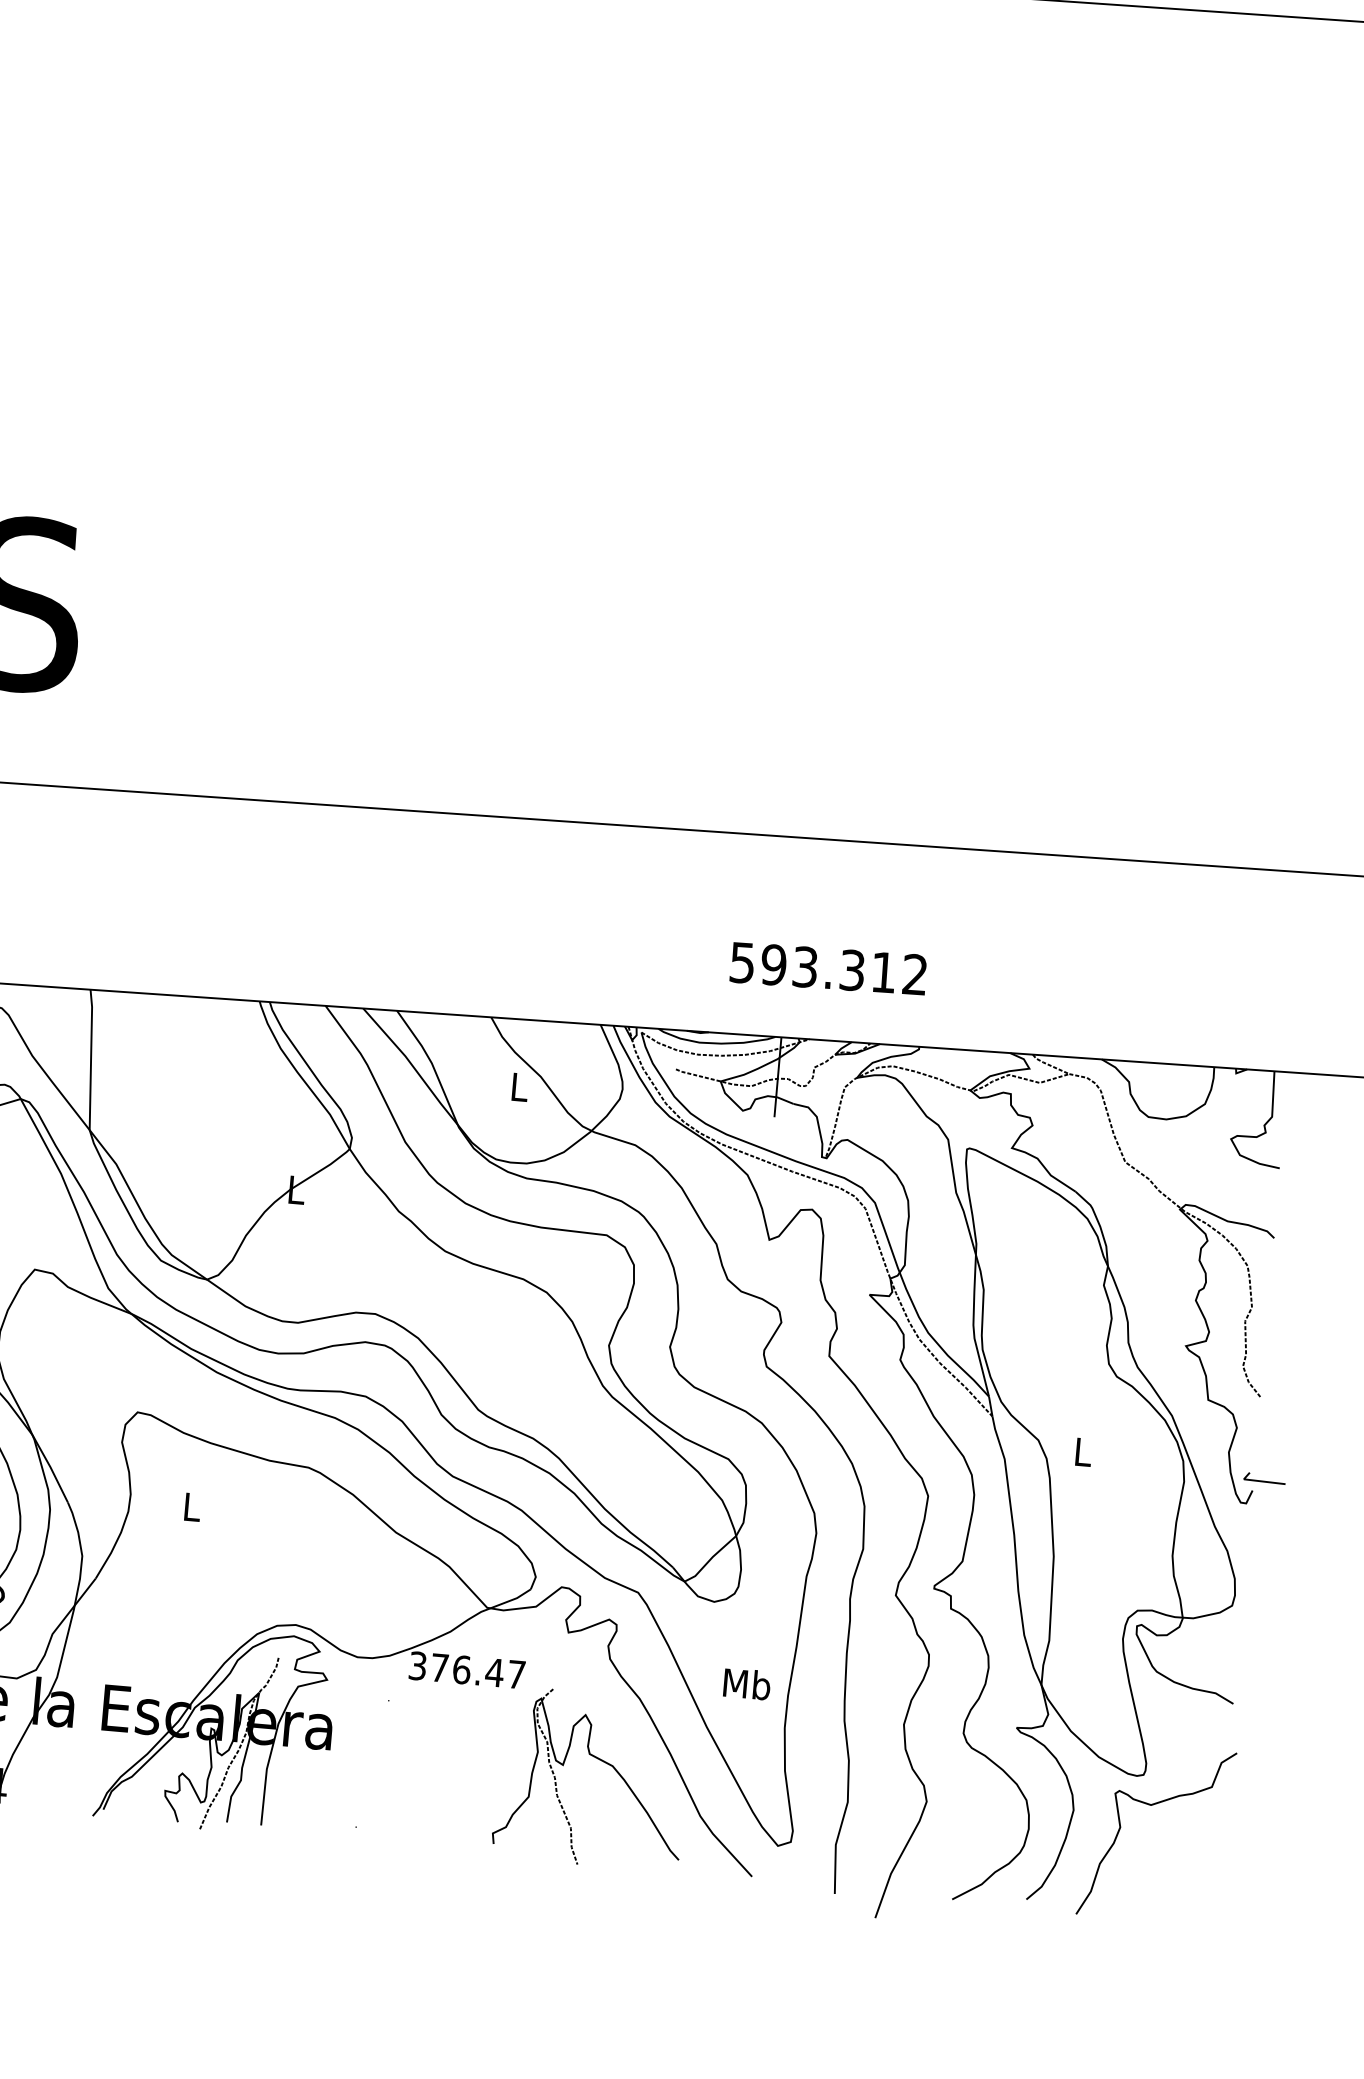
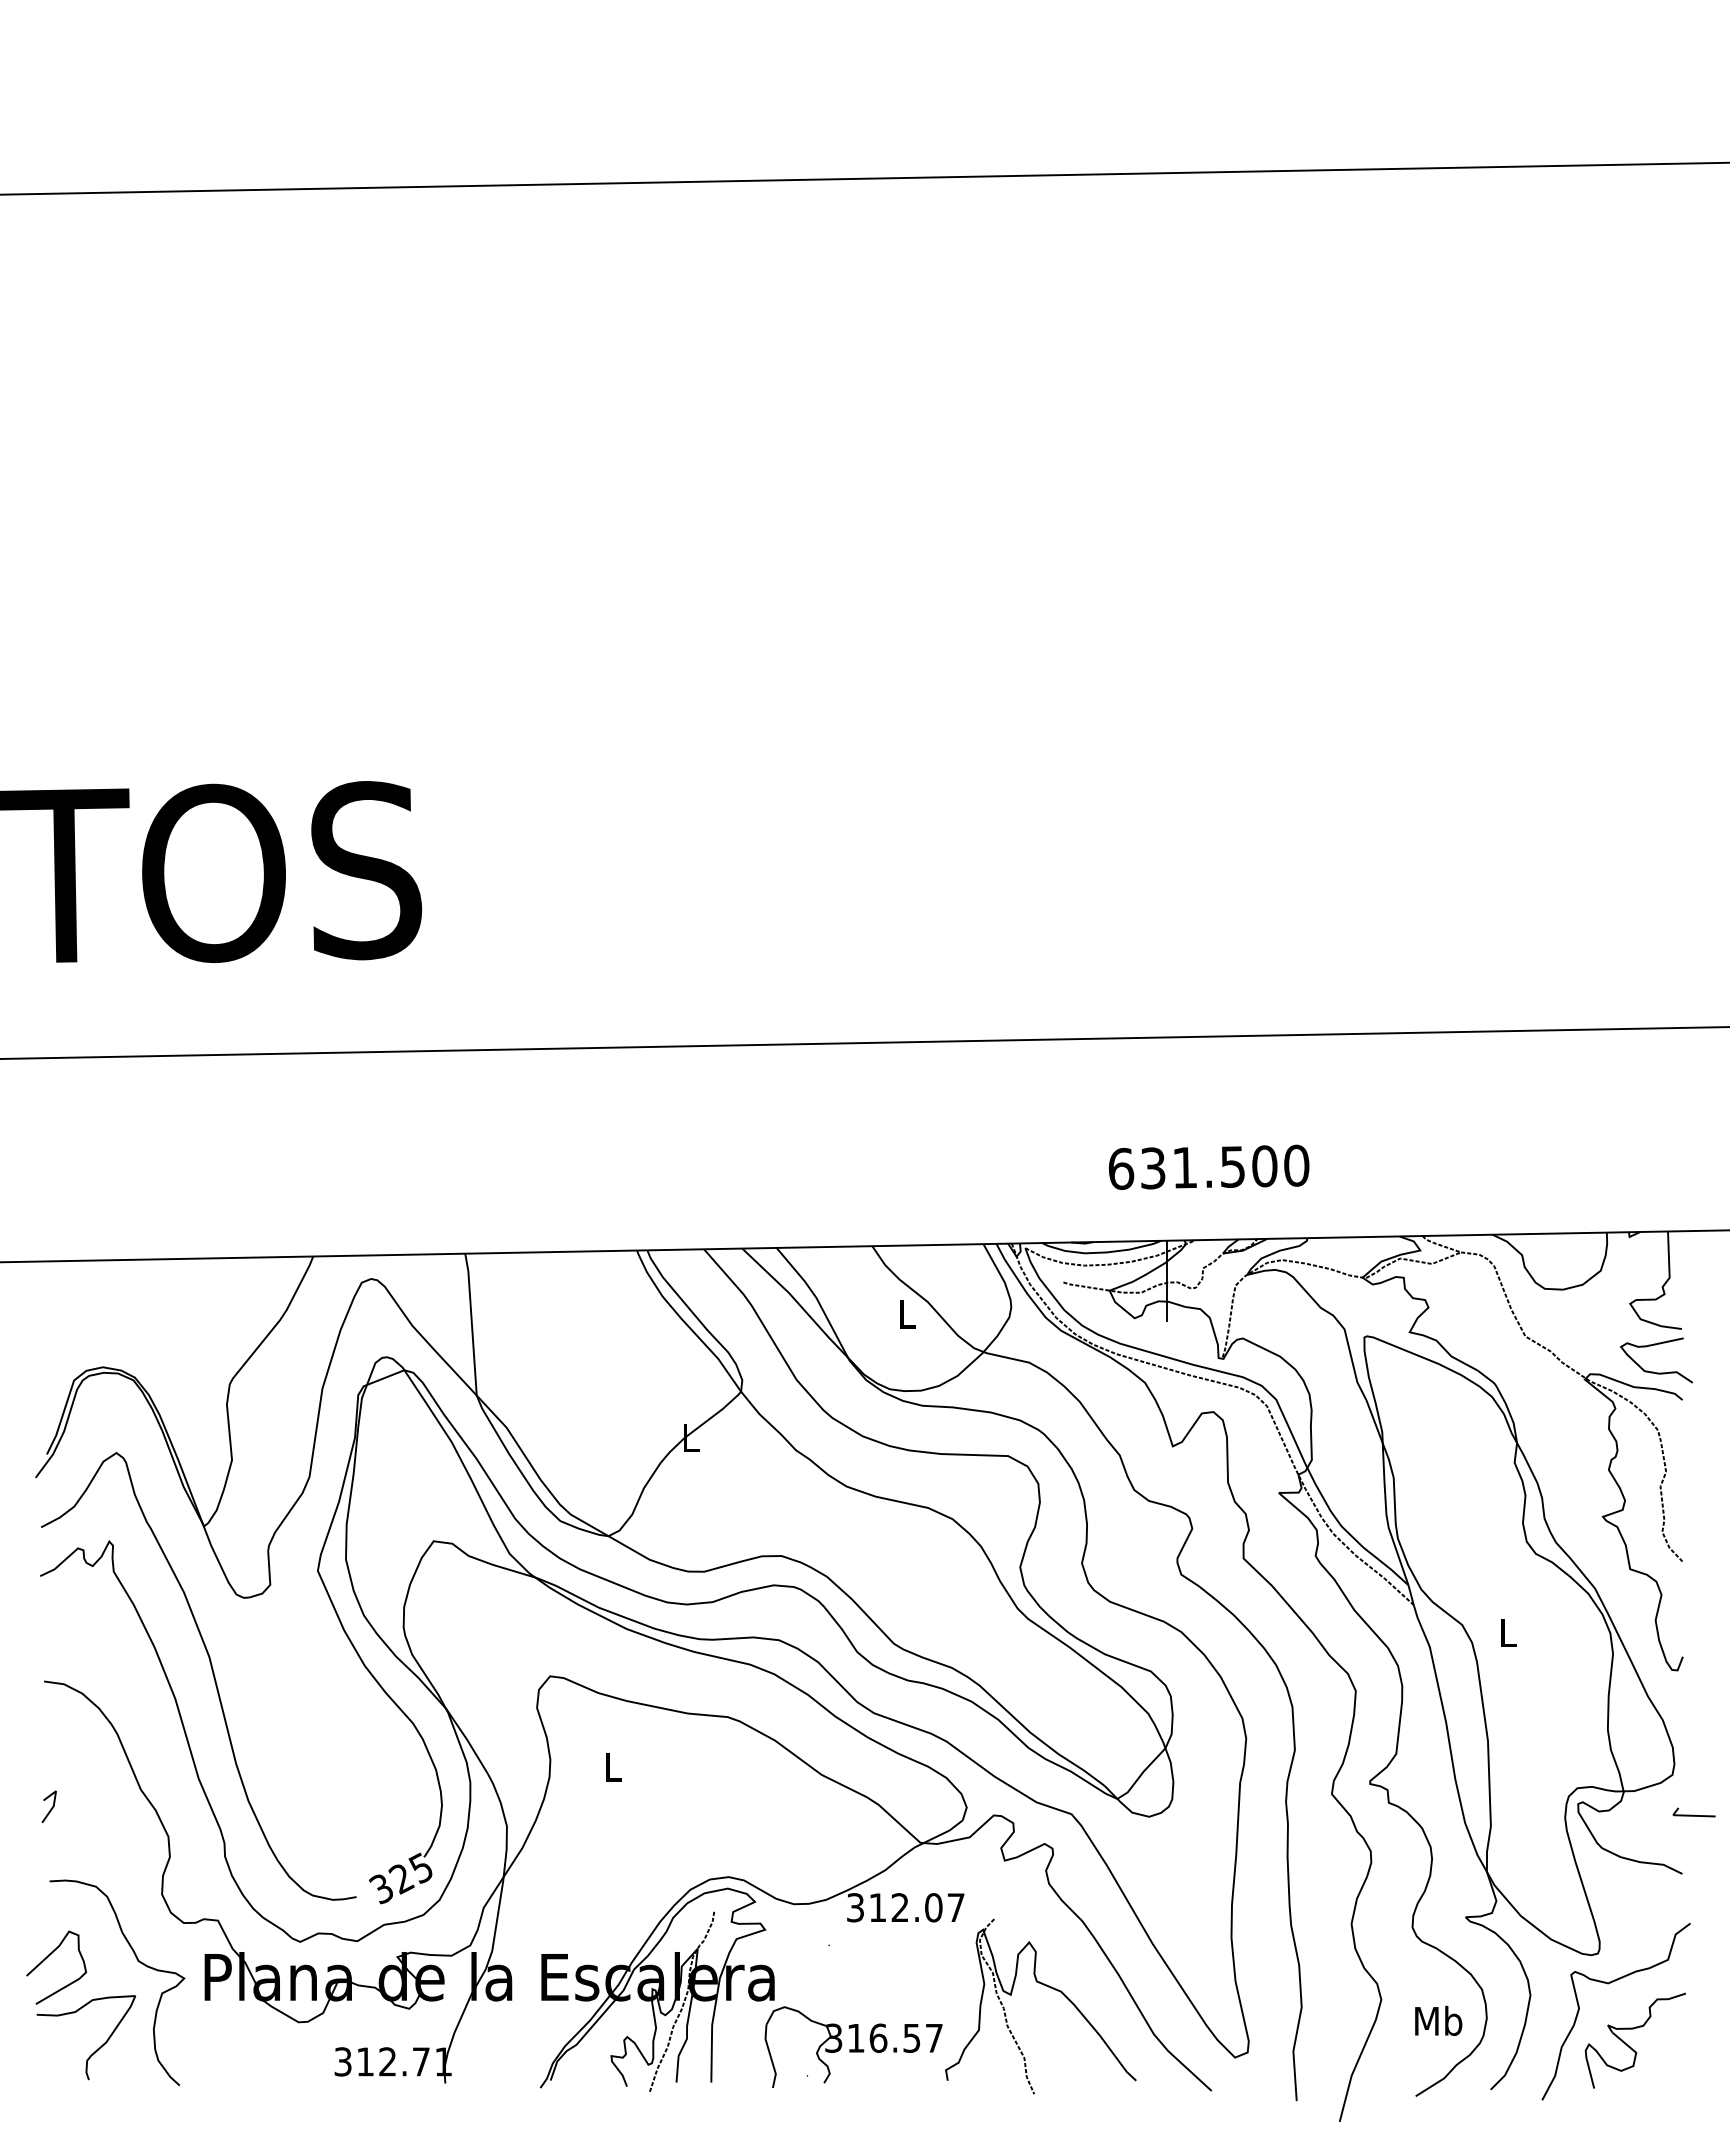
text: (828, 968) -> (1208, 1167), 593.312 -> 631.500
curve: (1248, 1207) -> (1653, 1371), added
line: (1263, 1480) -> (1693, 1814), moved
text: (467, 1670) -> (905, 1907), 376.47 -> 312.07
text: (747, 1683) -> (1438, 2020), moved
part: (403, 1802) -> (853, 2046), added
part: (1166, 1867) -> (1629, 2045), added

